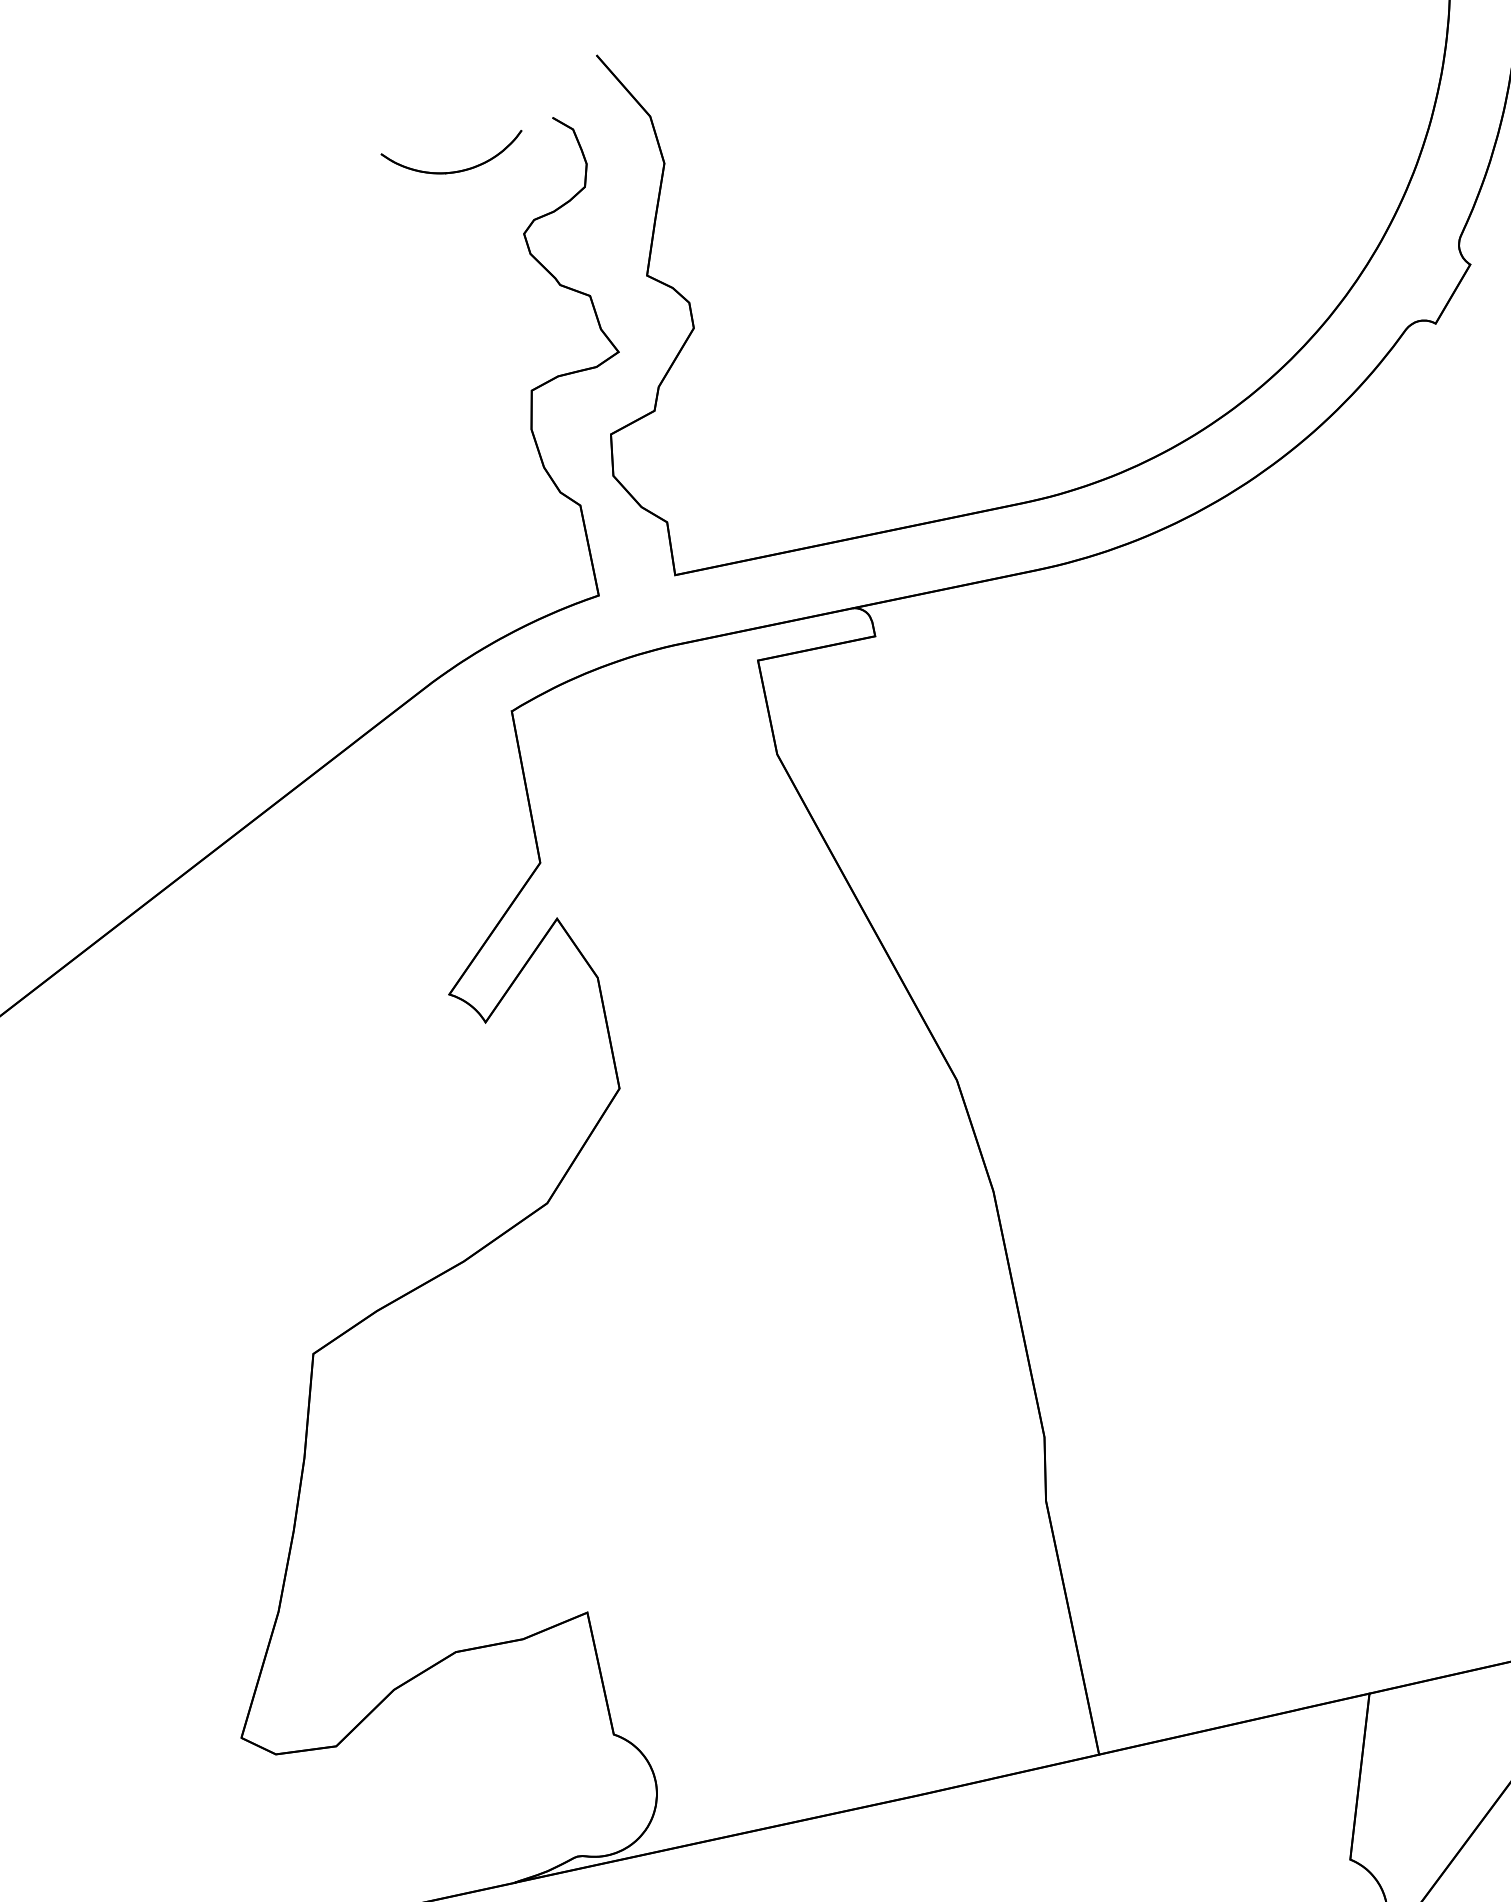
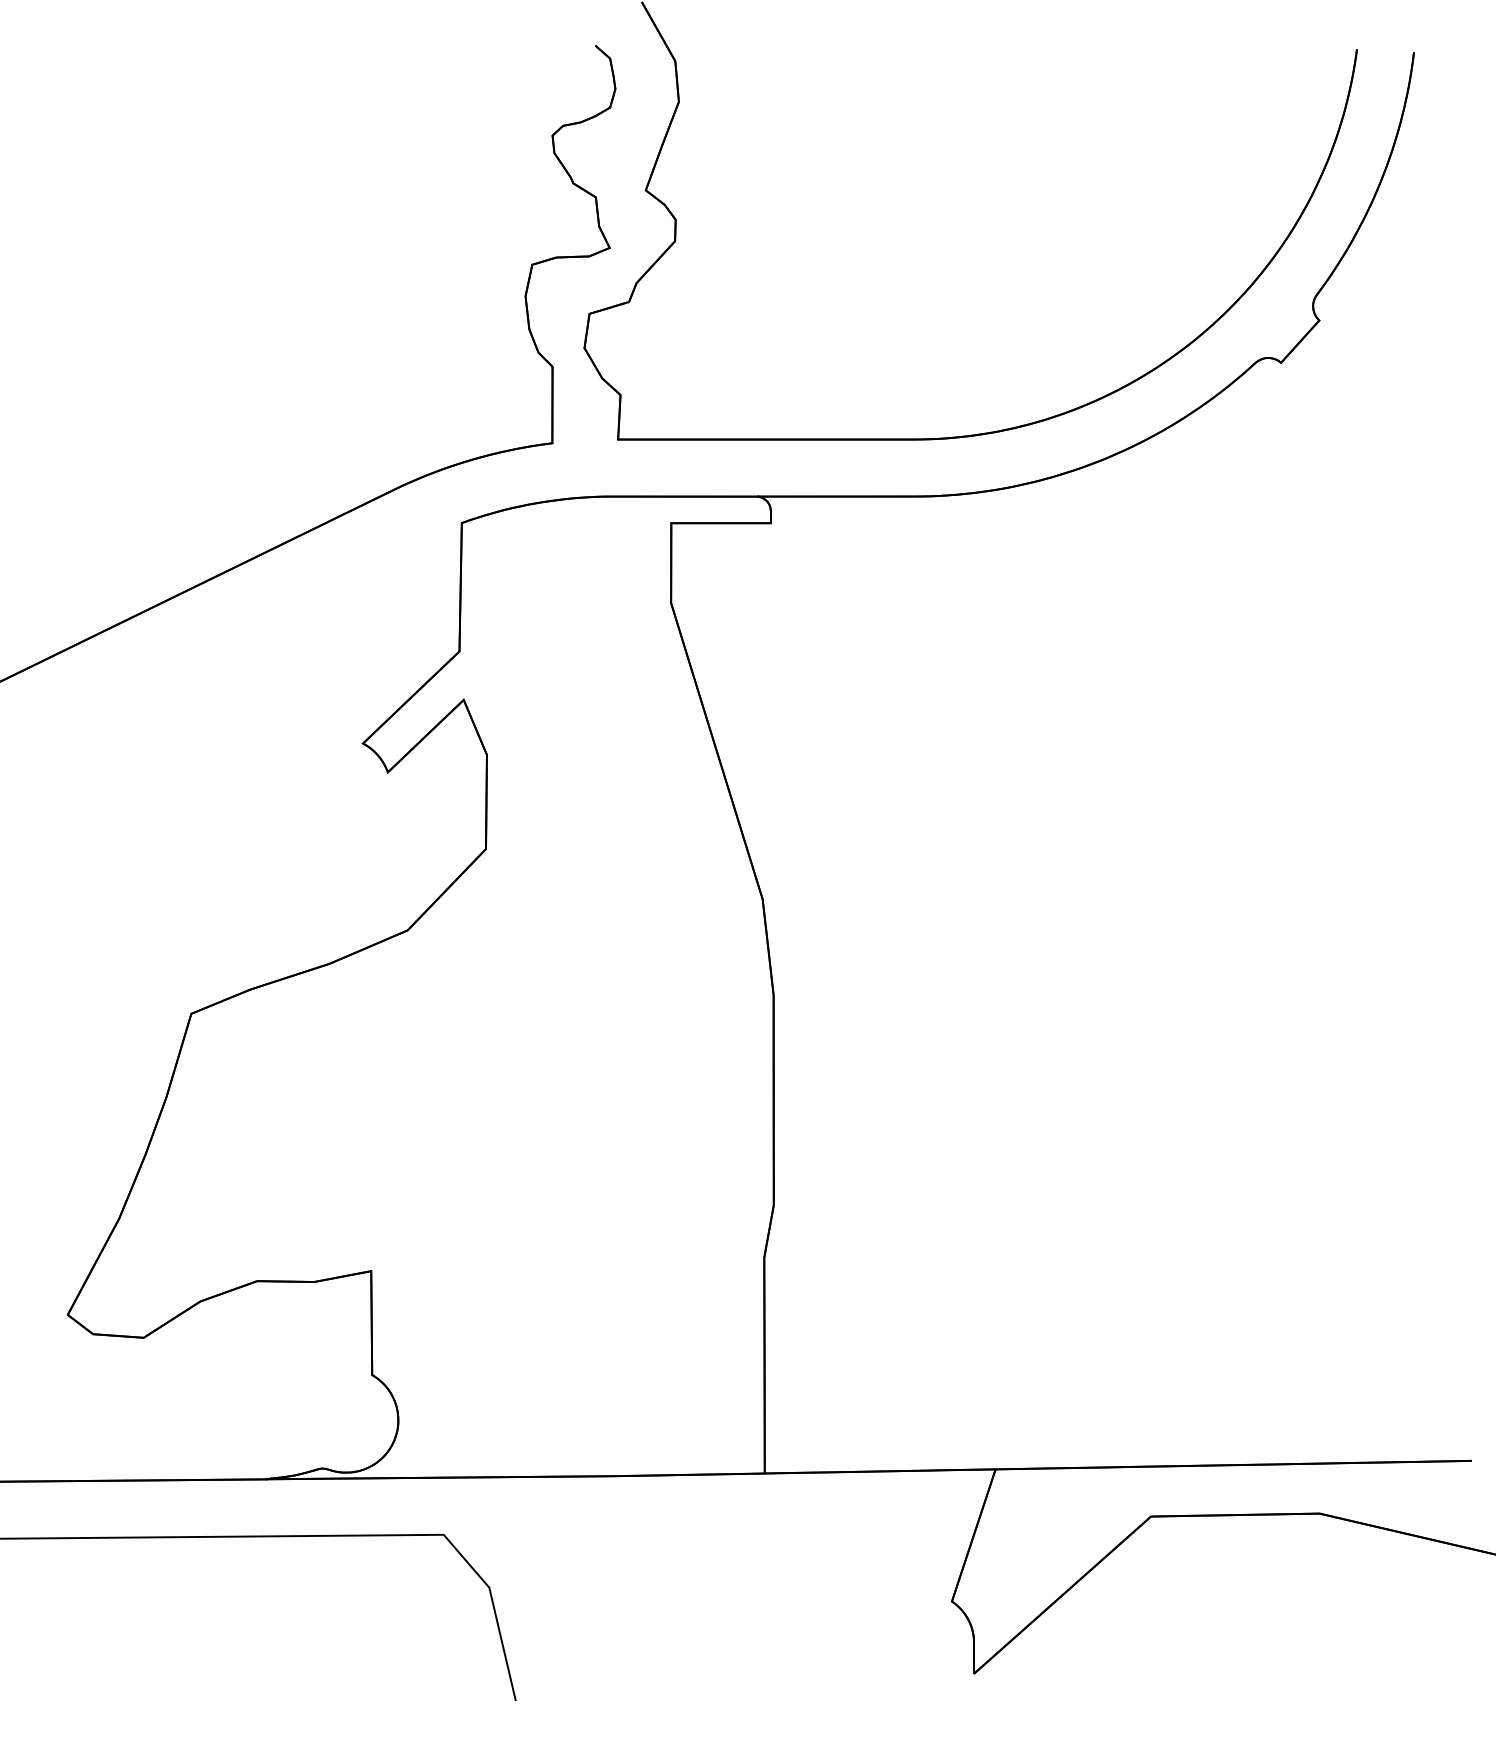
part: (456, 170) -> (508, 72), removed

